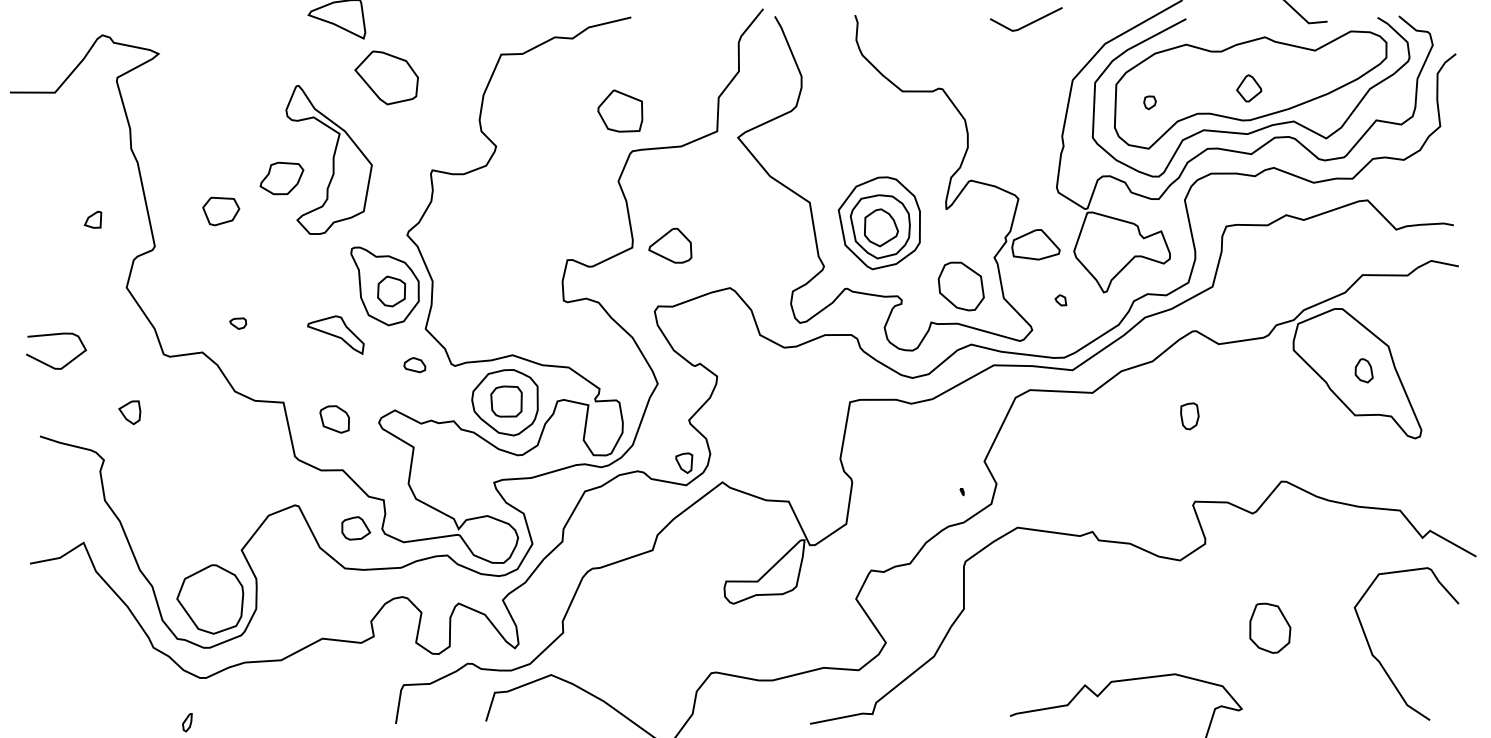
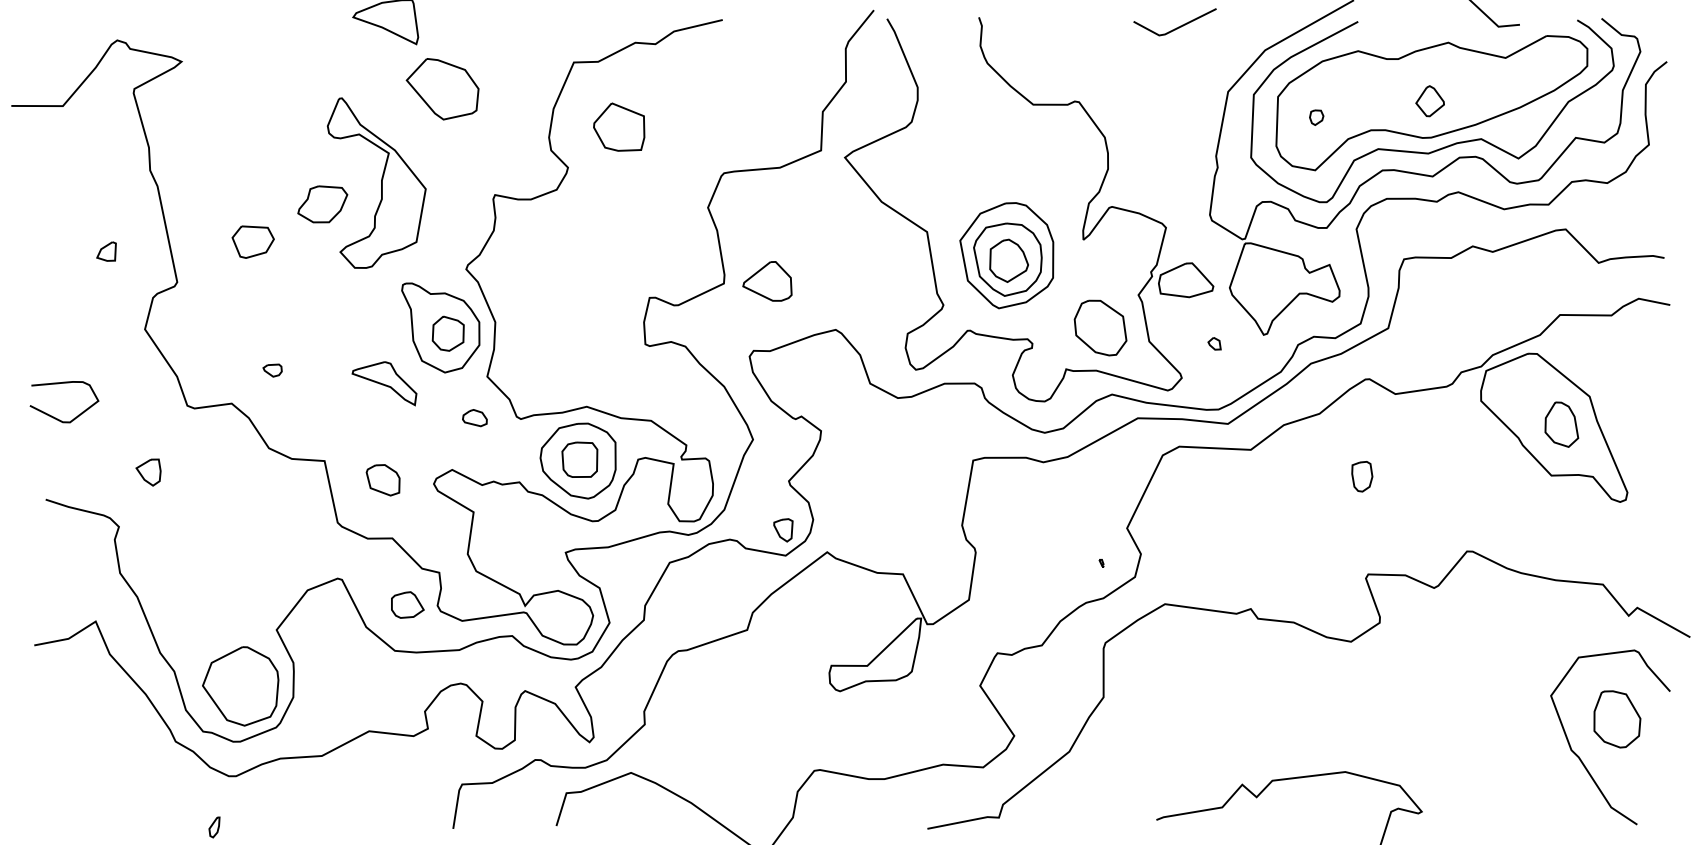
part: (620, 110) -> (619, 126), moved
part: (1363, 370) -> (1561, 424), size x1.67
part: (1270, 628) -> (1617, 719), moved

